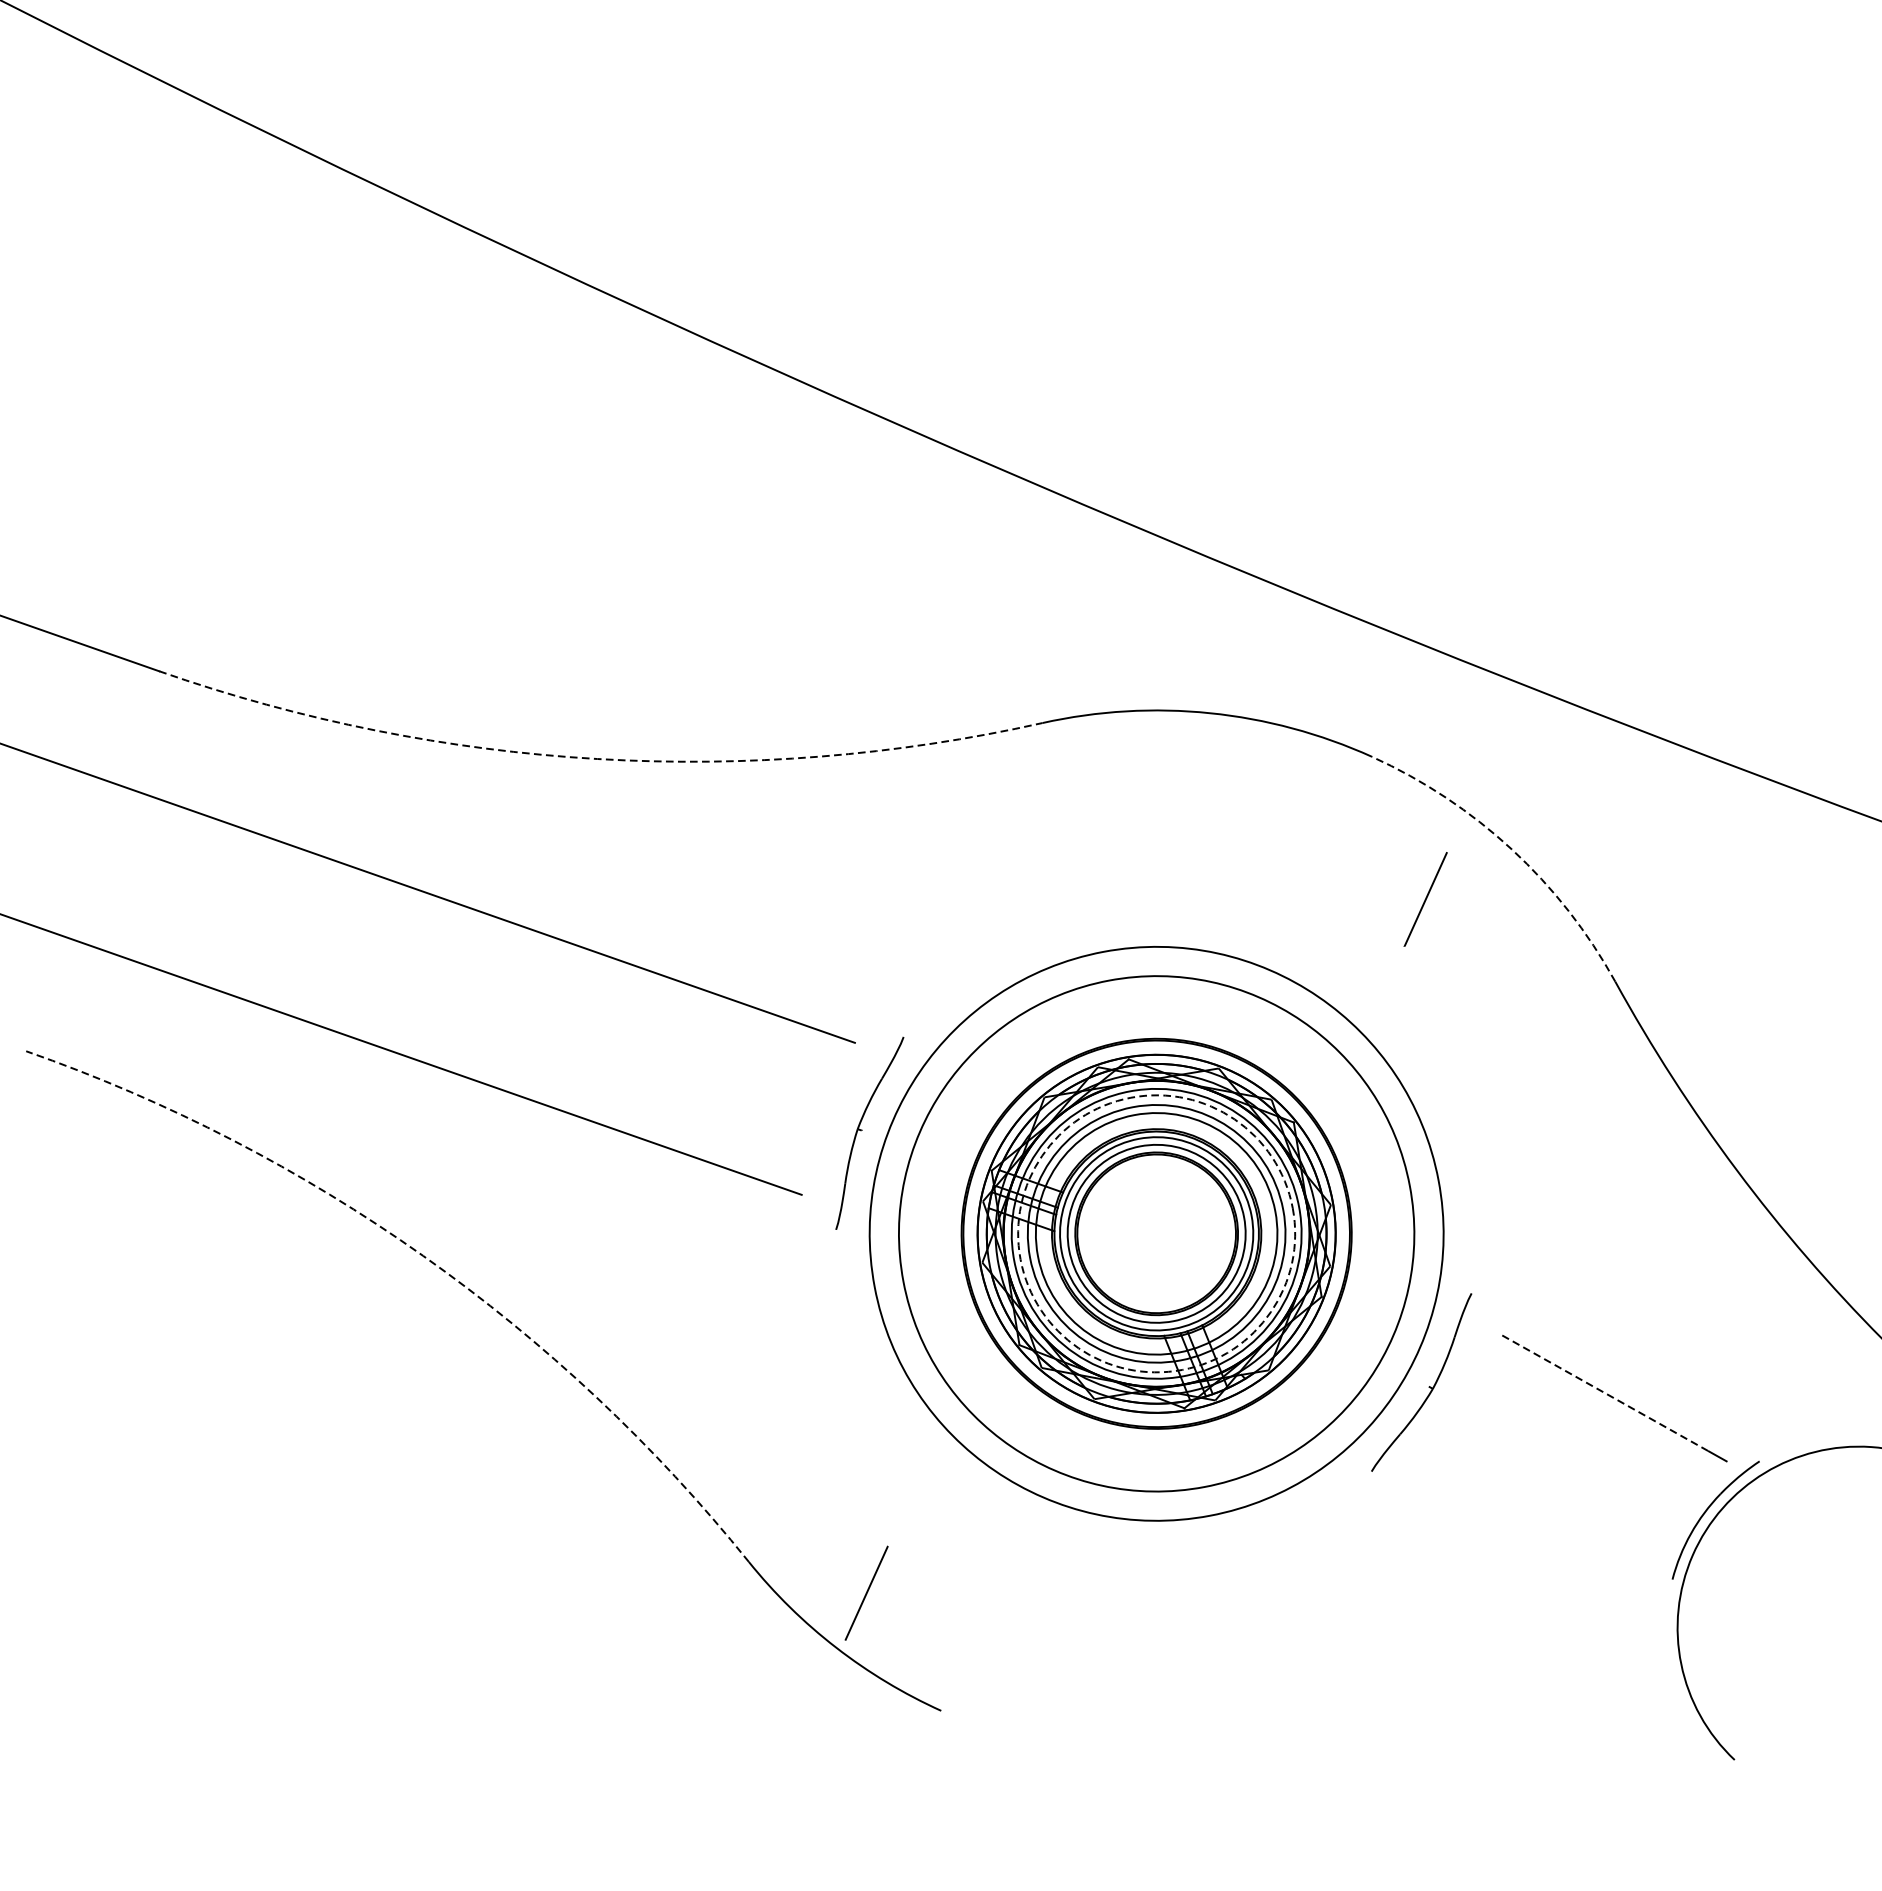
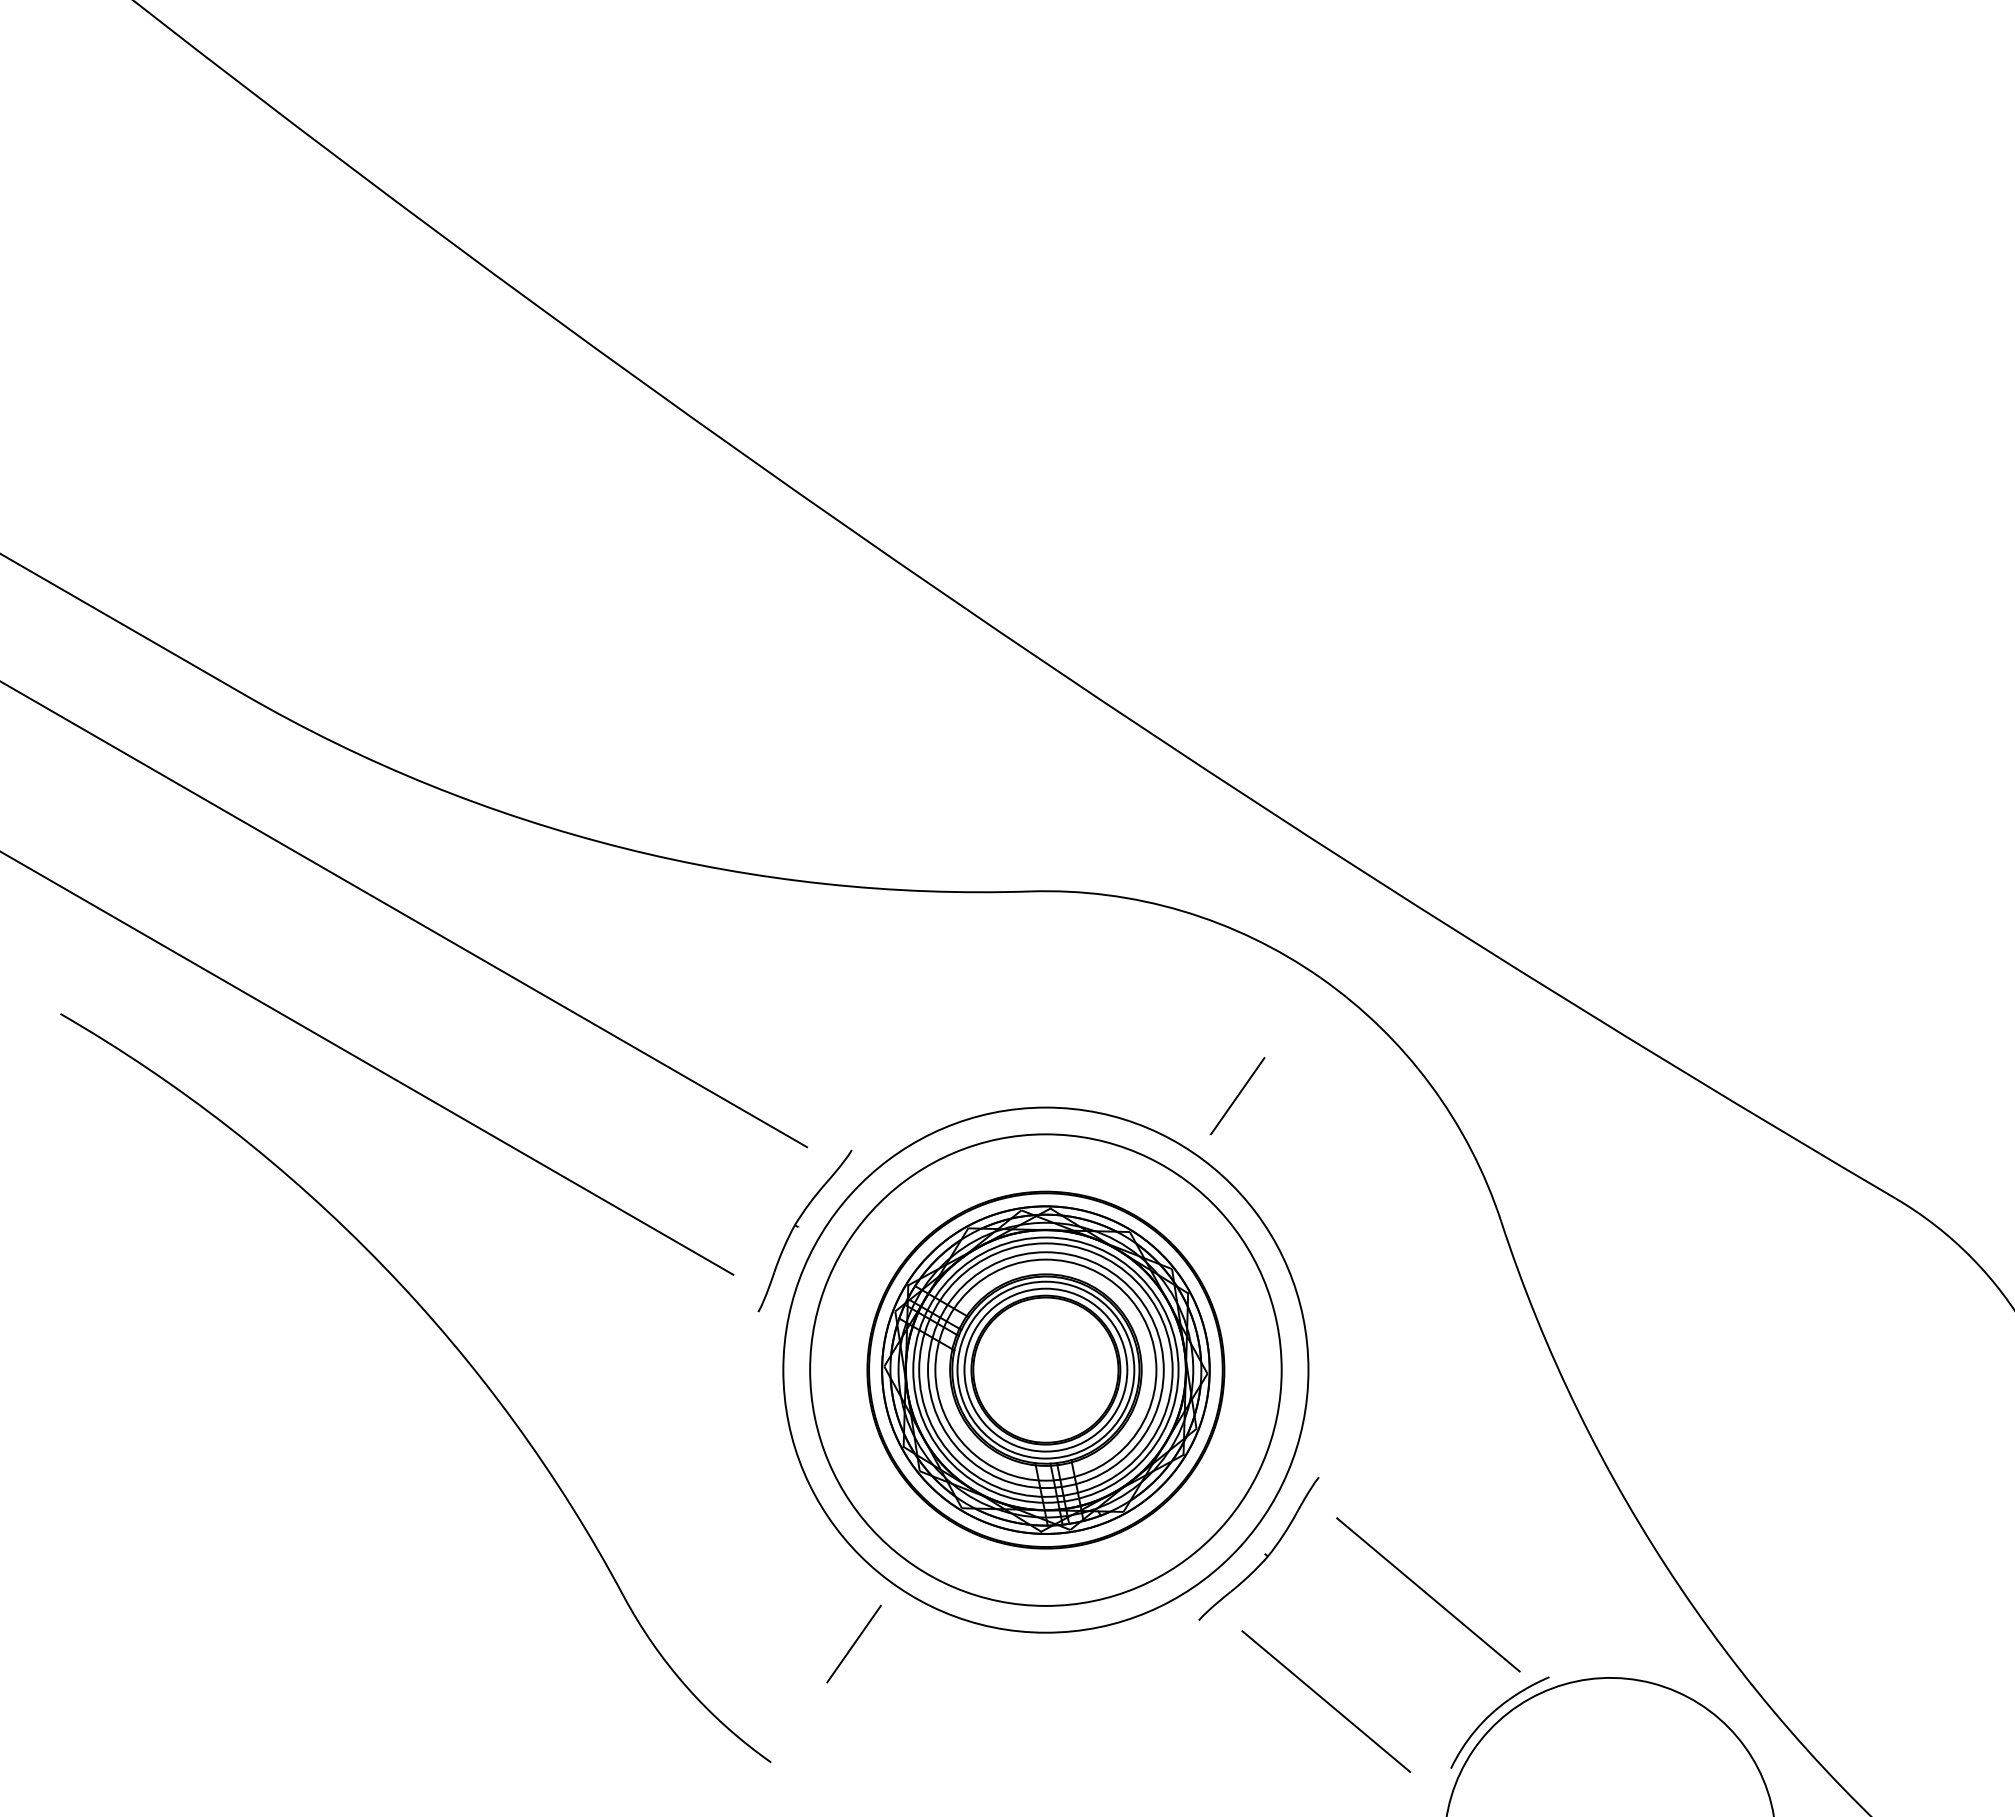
arc: (597, 759) -> (623, 848), dashed -> solid
arc: (1511, 849) -> (1430, 1084), dashed -> solid
line: (1425, 899) -> (1237, 1096), moved
circle: (1156, 1233) -> (1045, 1369), dashed -> solid
arc: (423, 1256) -> (382, 1265), dashed -> solid
line: (1603, 1392) -> (1420, 1588), dashed -> solid
line: (1525, 1532) -> (1326, 1701), added
line: (865, 1592) -> (853, 1643), moved

